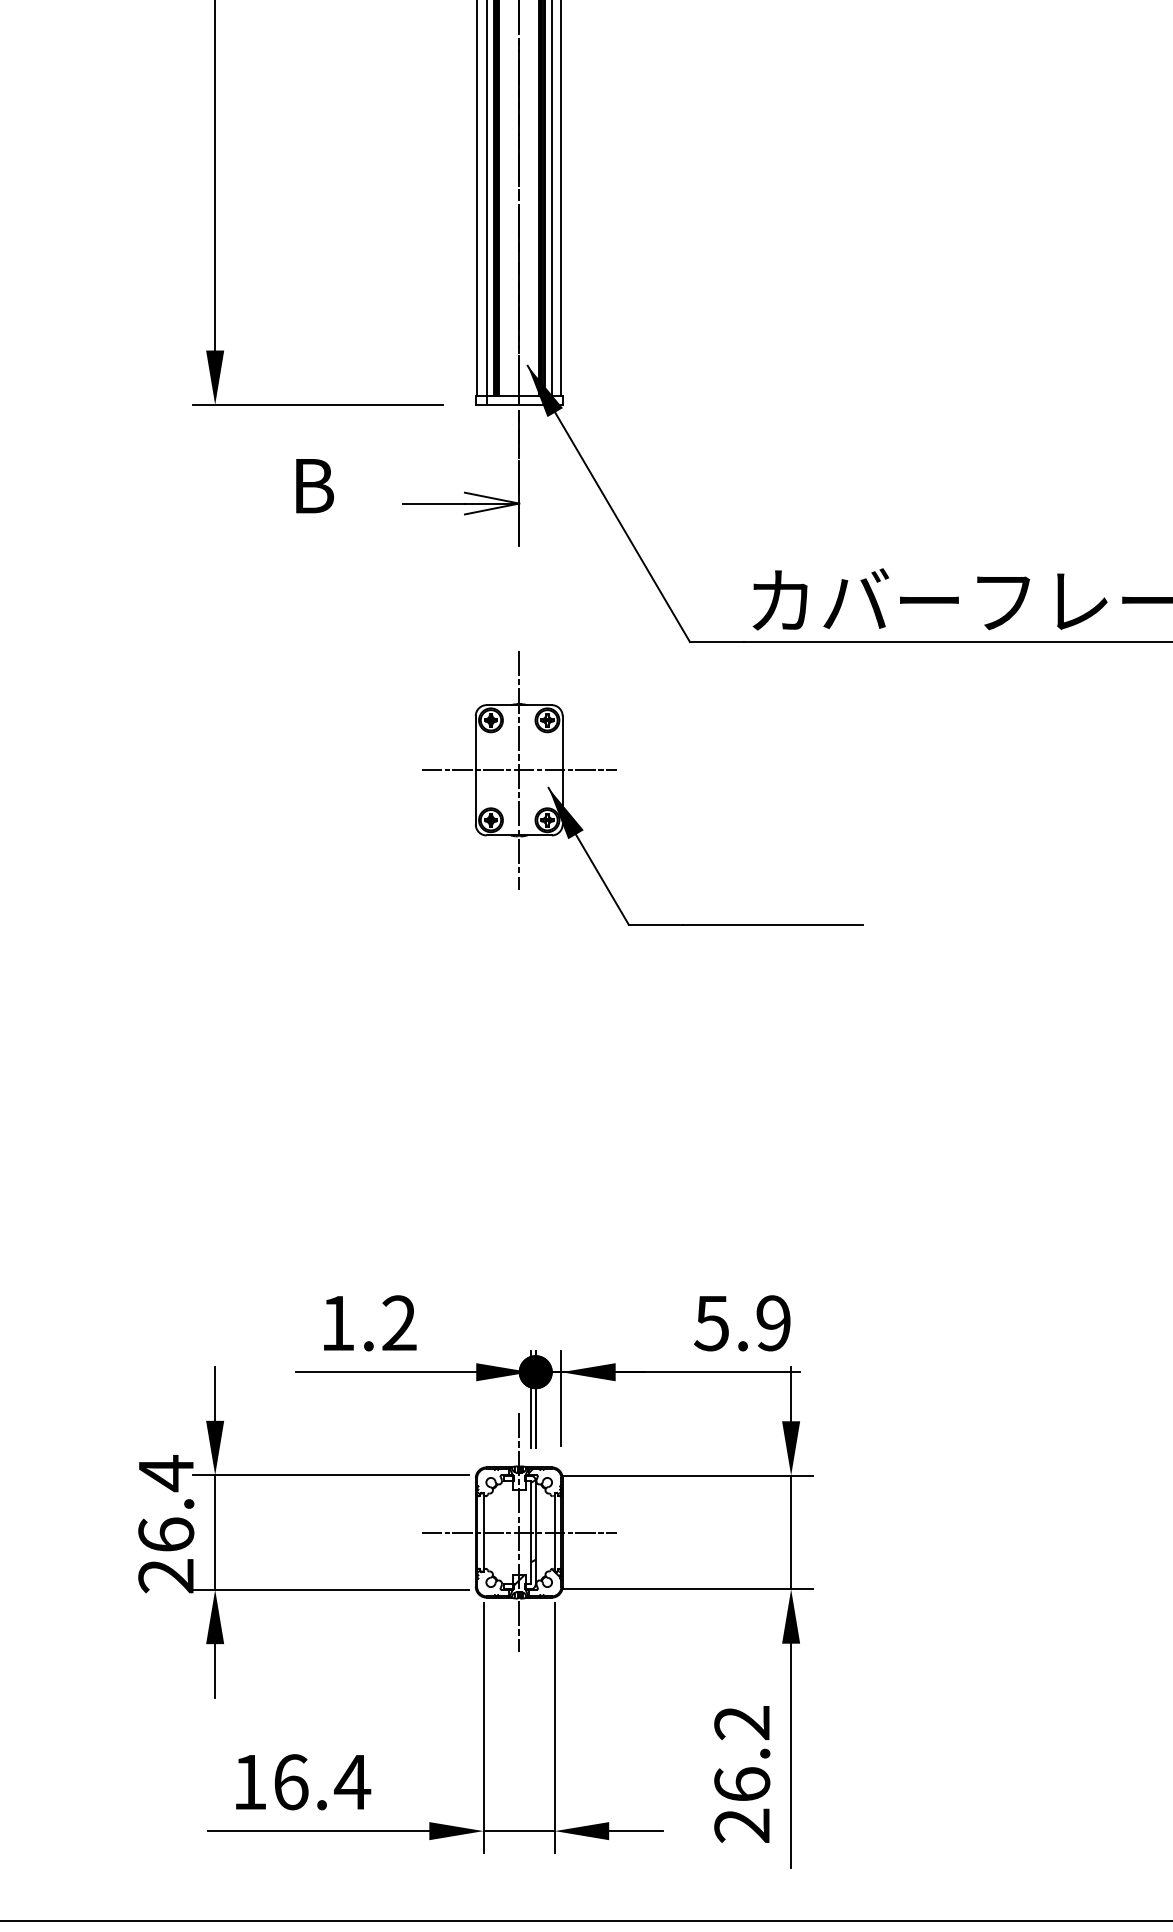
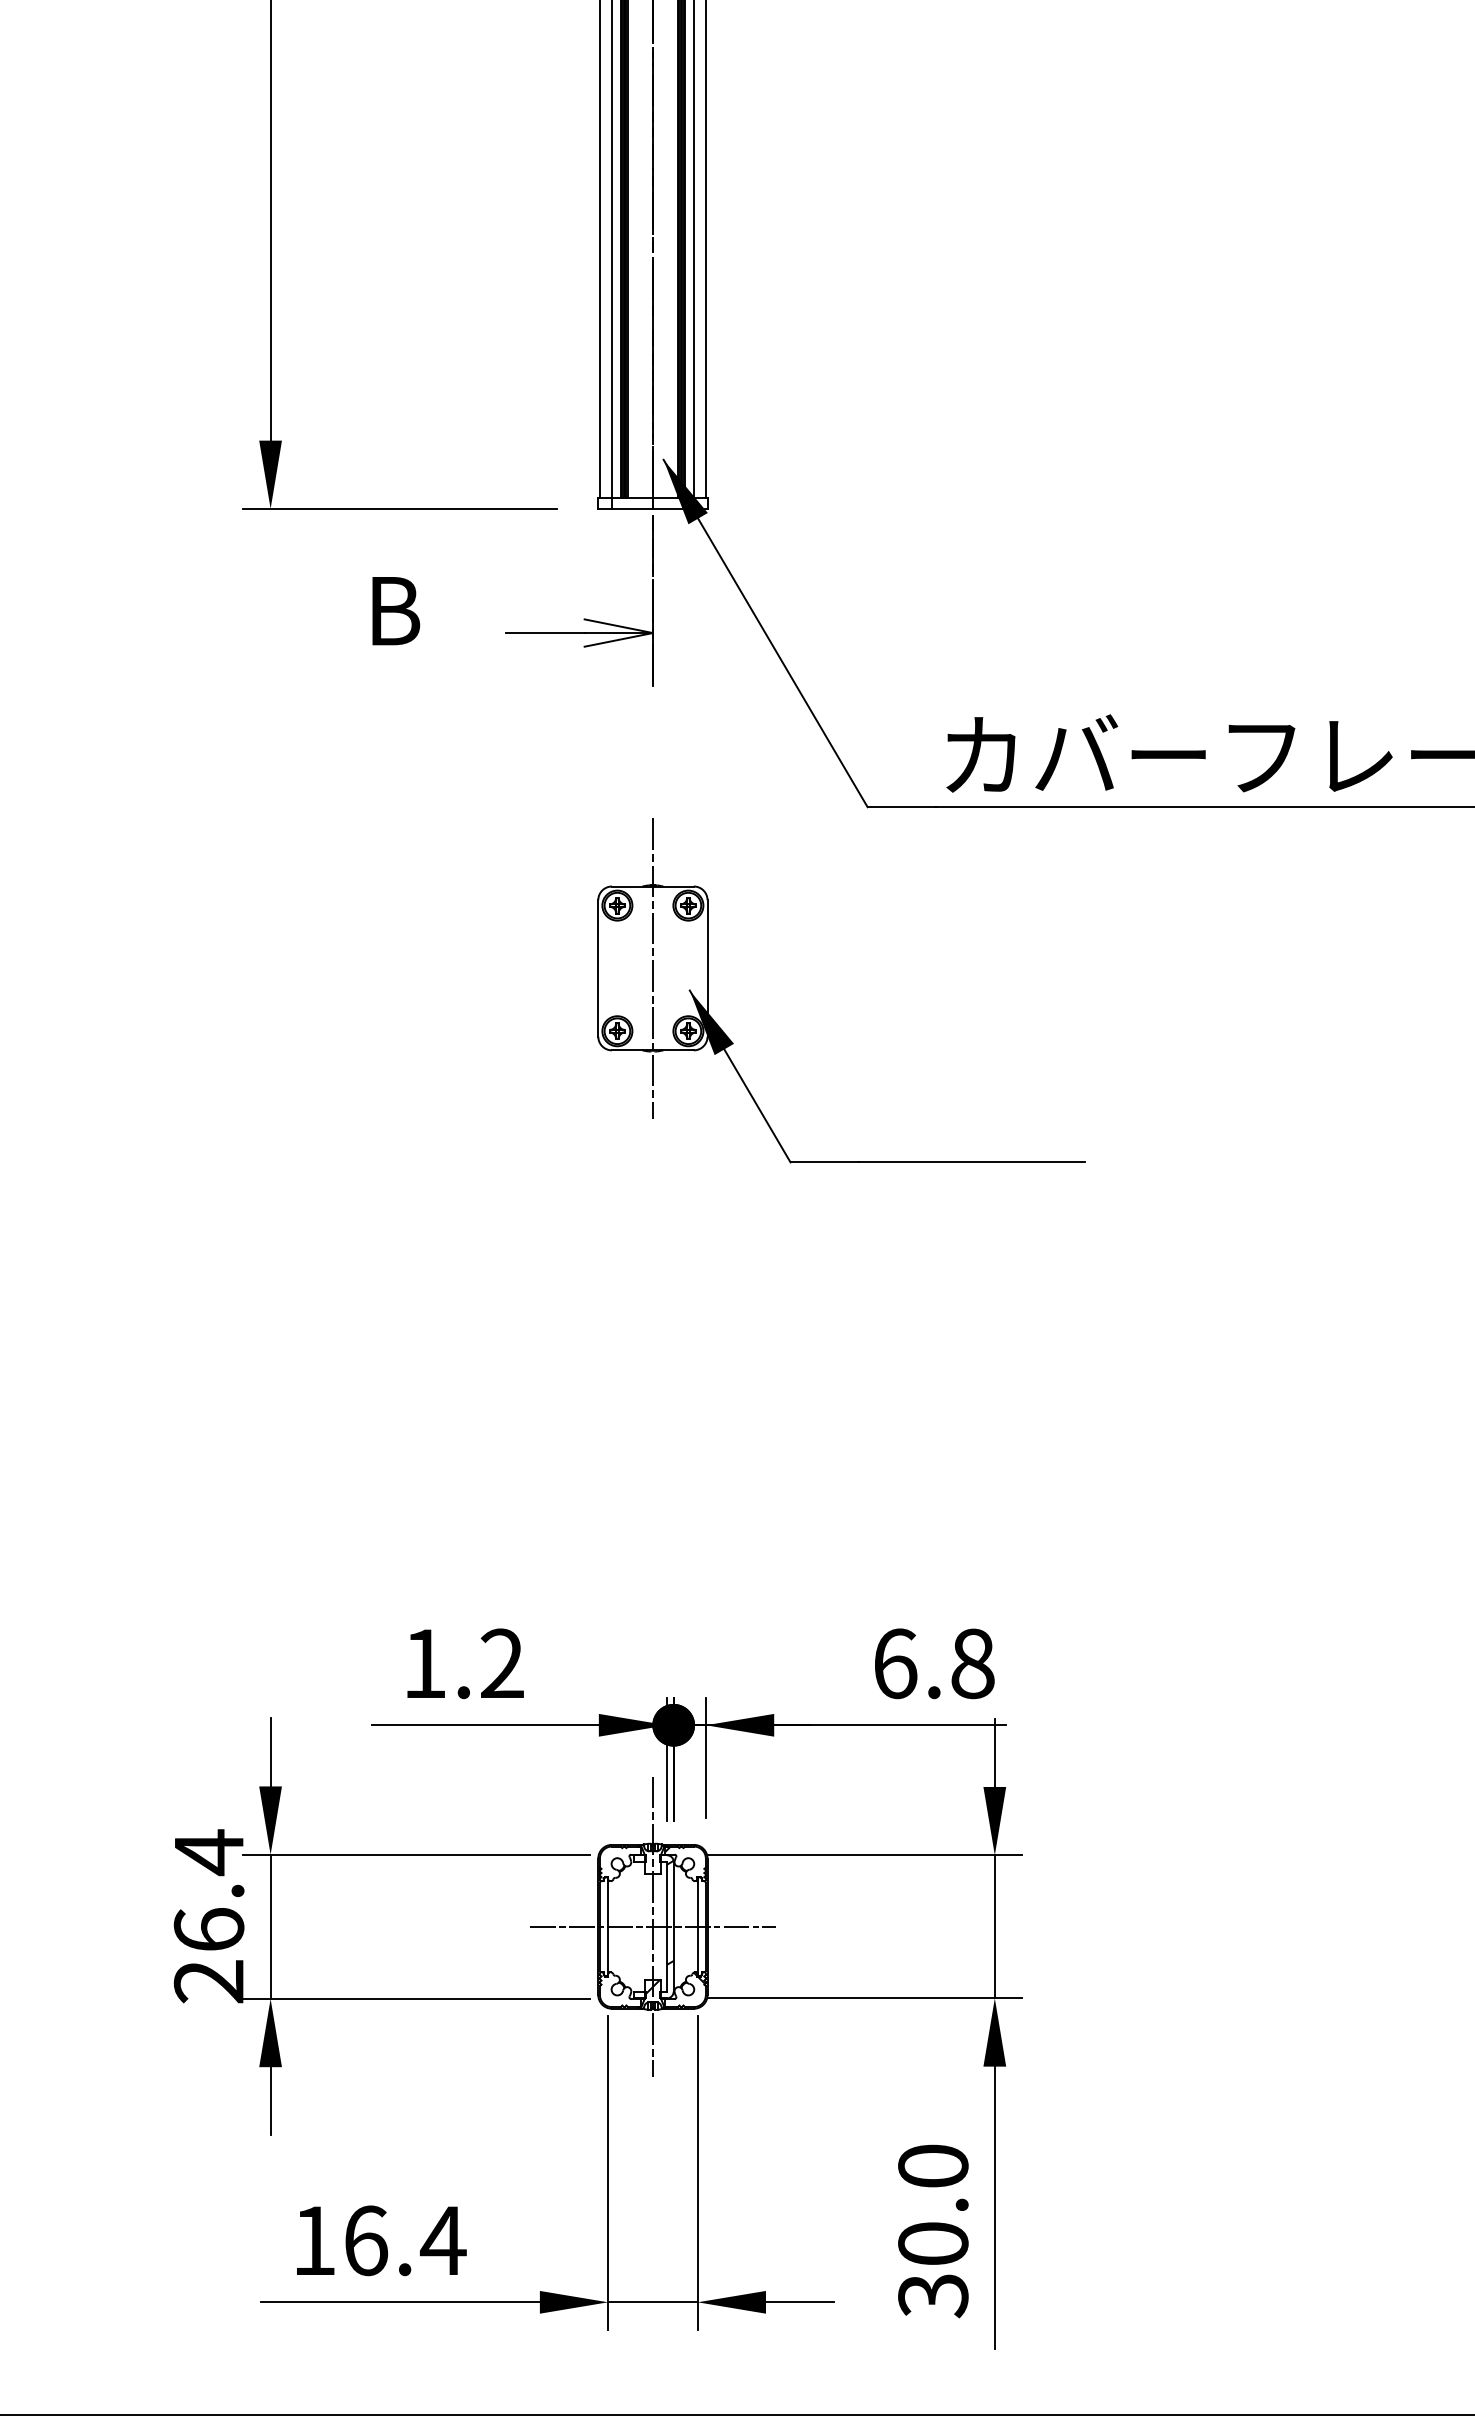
line: (518, 770) -> (652, 968), removed
text: (742, 1323) -> (933, 1663), 5.9 -> 6.8
text: (742, 1774) -> (933, 2231), 26.2 -> 30.0

